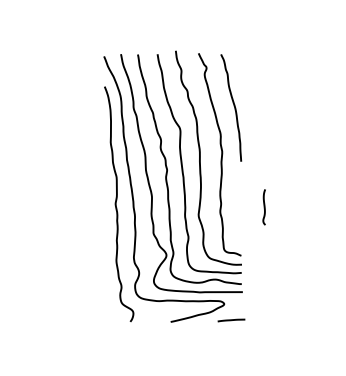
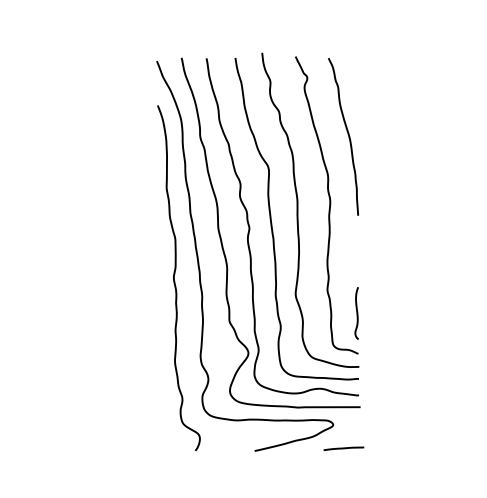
line: (263, 207) -> (355, 313), moved

